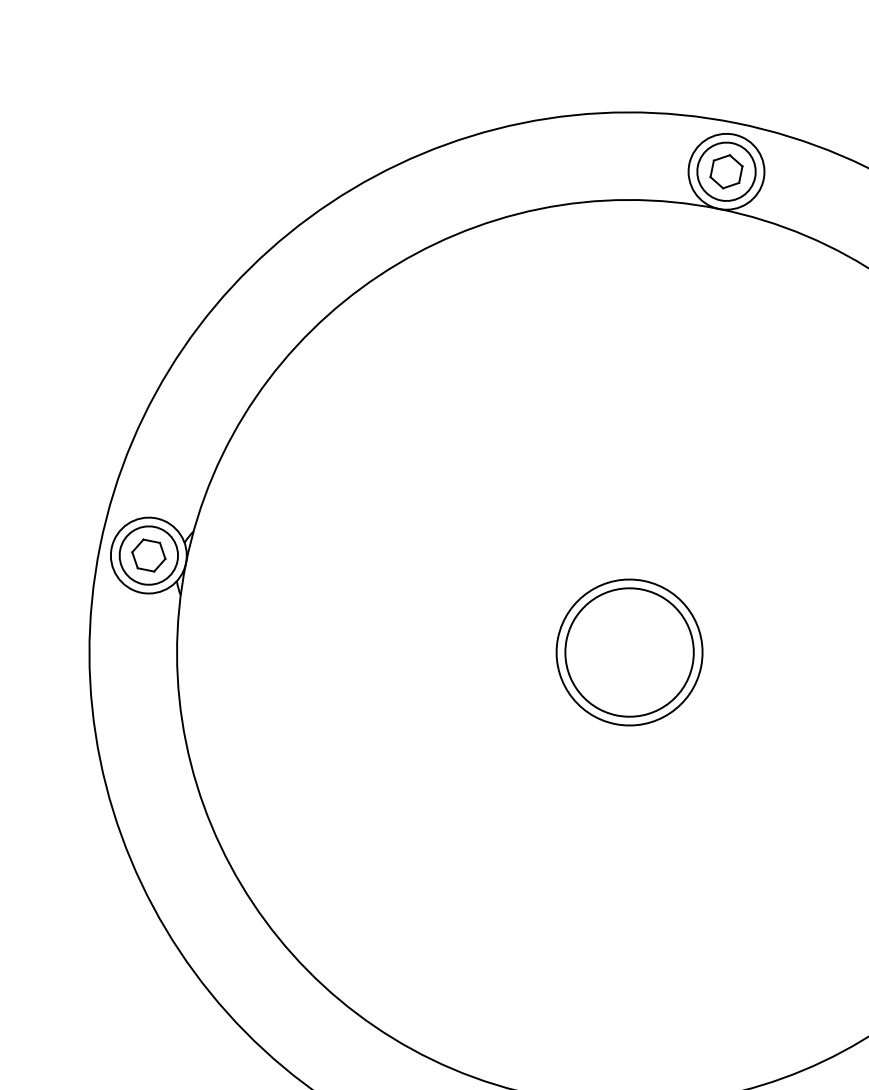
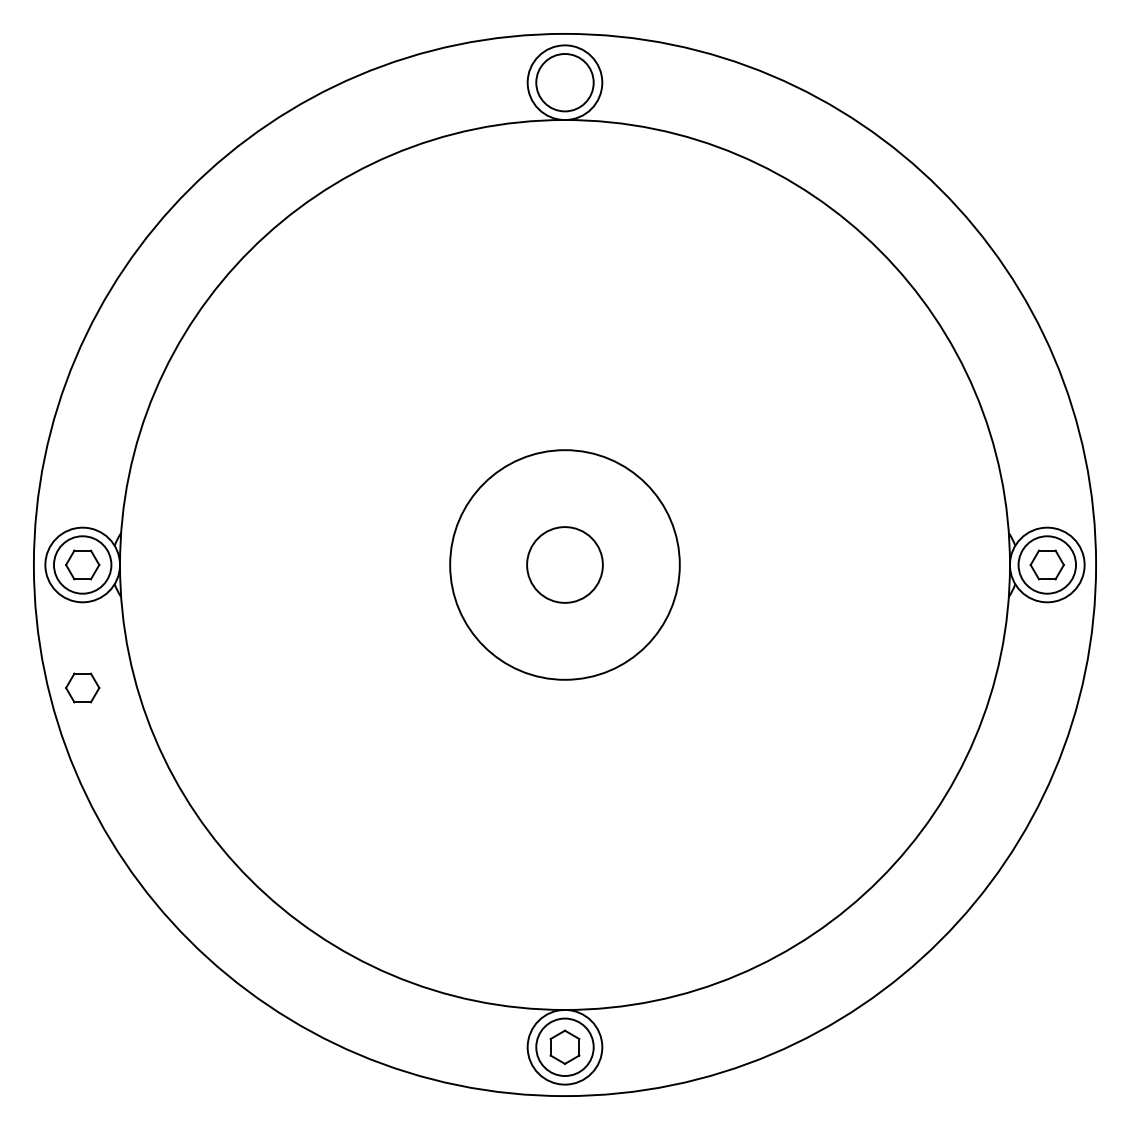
part: (726, 171) -> (564, 82), removed
circle: (629, 651) -> (564, 564), size x0.6
circle: (629, 651) -> (564, 564), size x1.6
part: (124, 677) -> (82, 687), added

